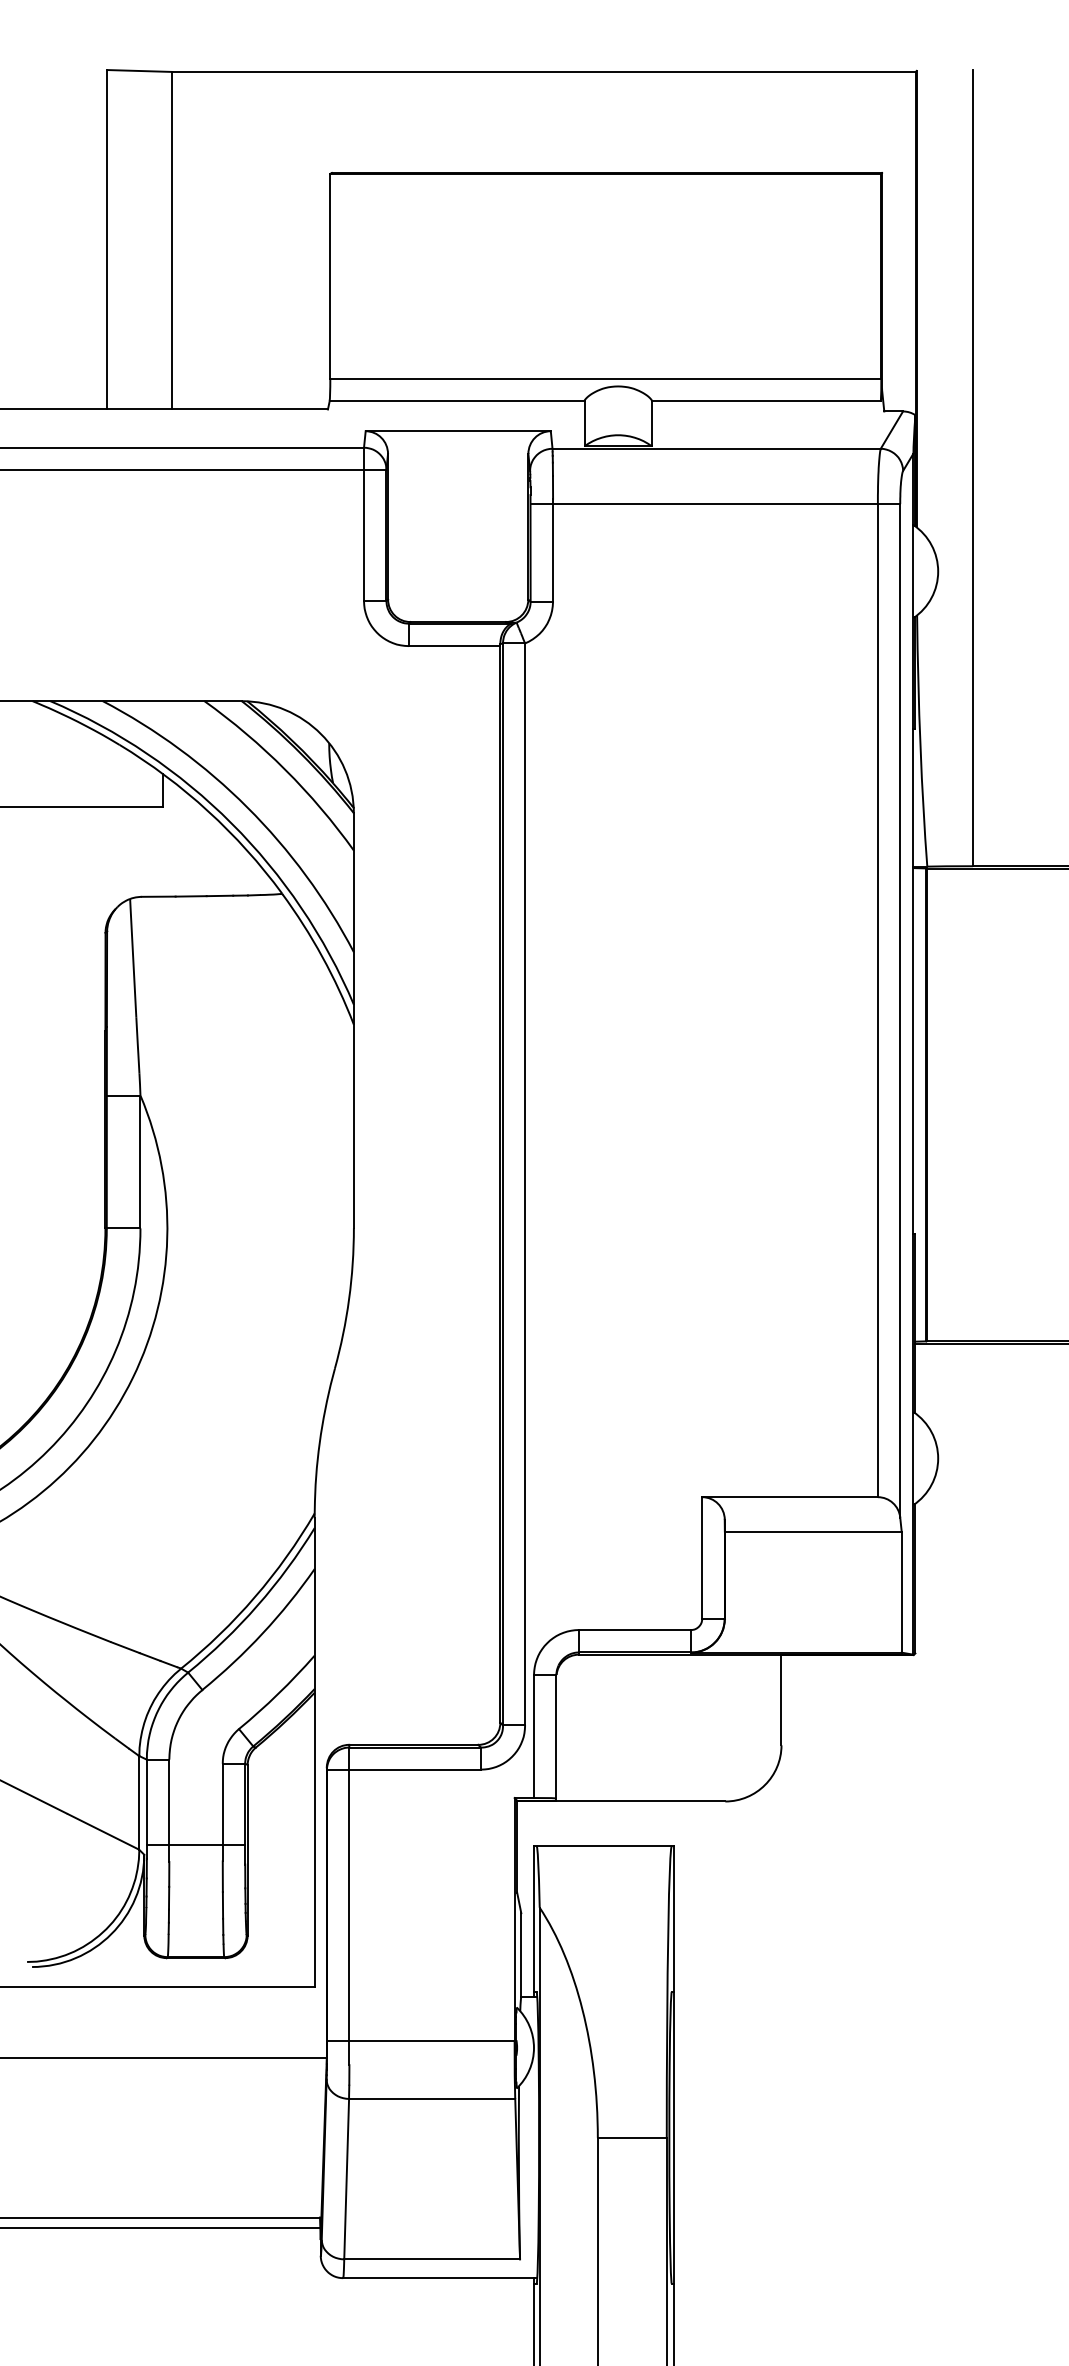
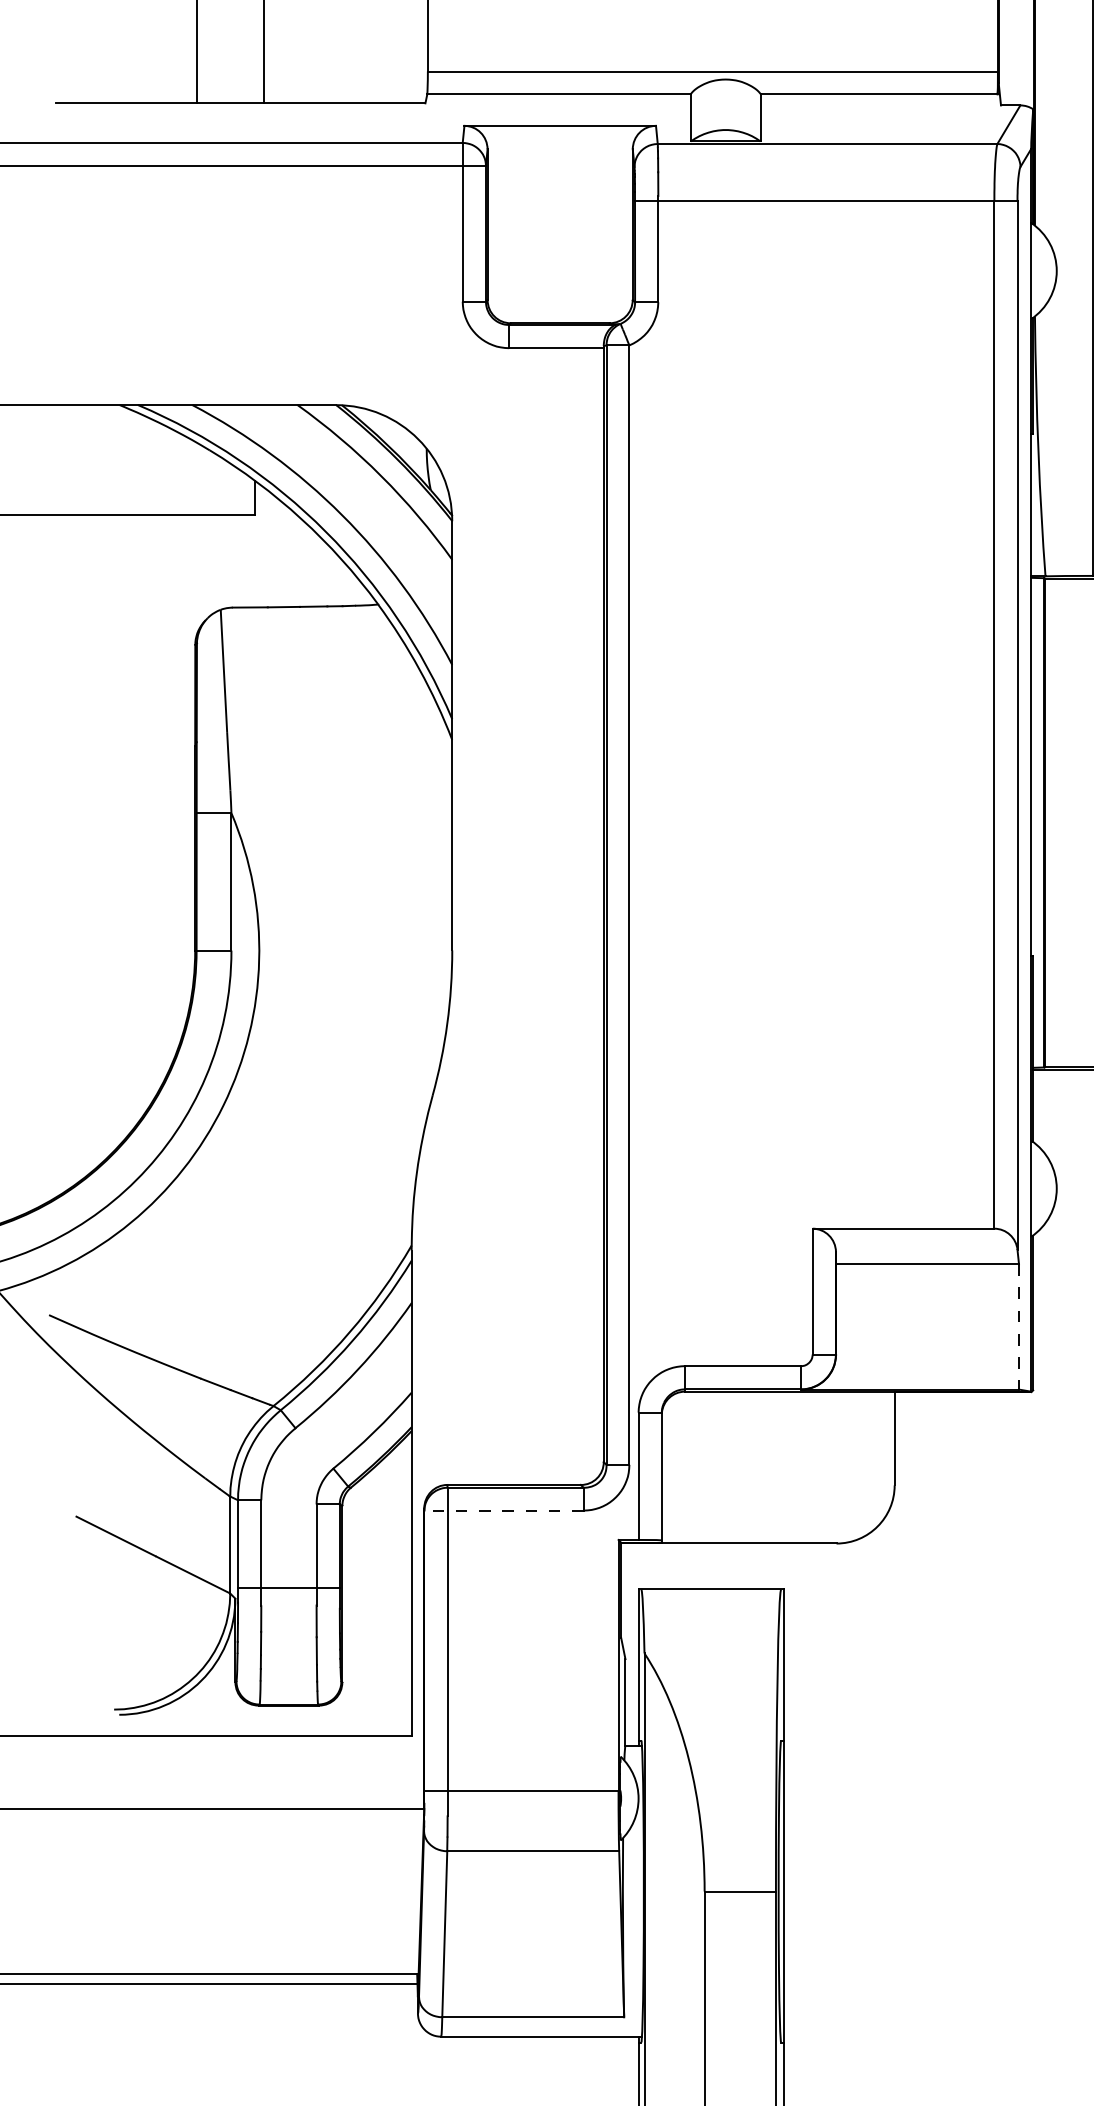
line: (901, 1592) -> (1018, 1327), solid -> dashed
line: (403, 1769) -> (503, 1510), solid -> dashed

